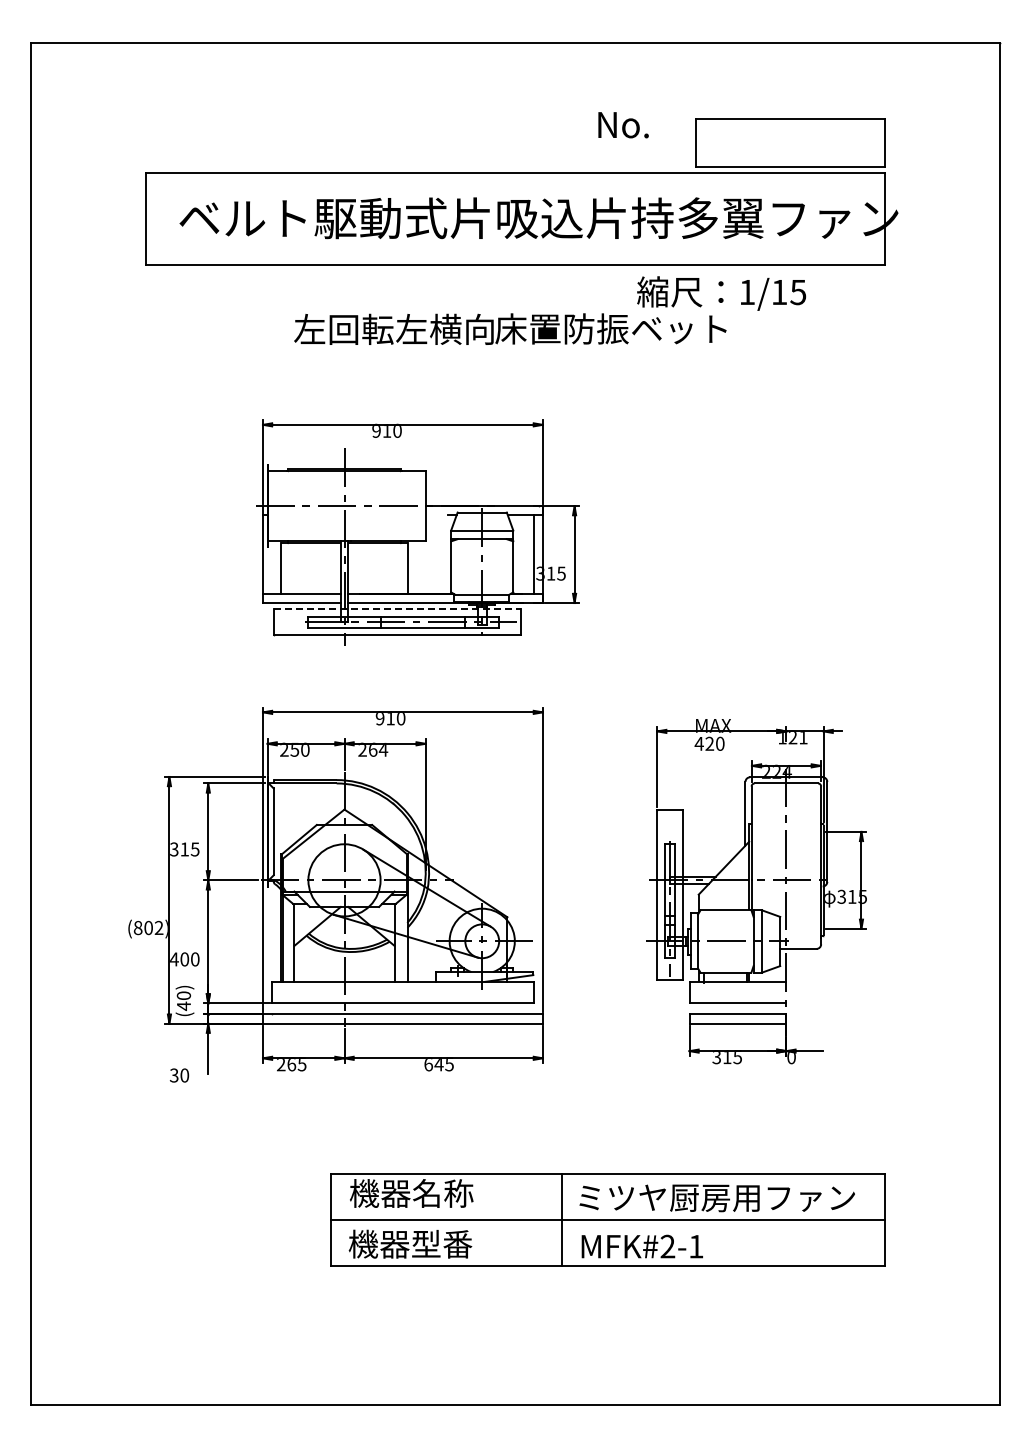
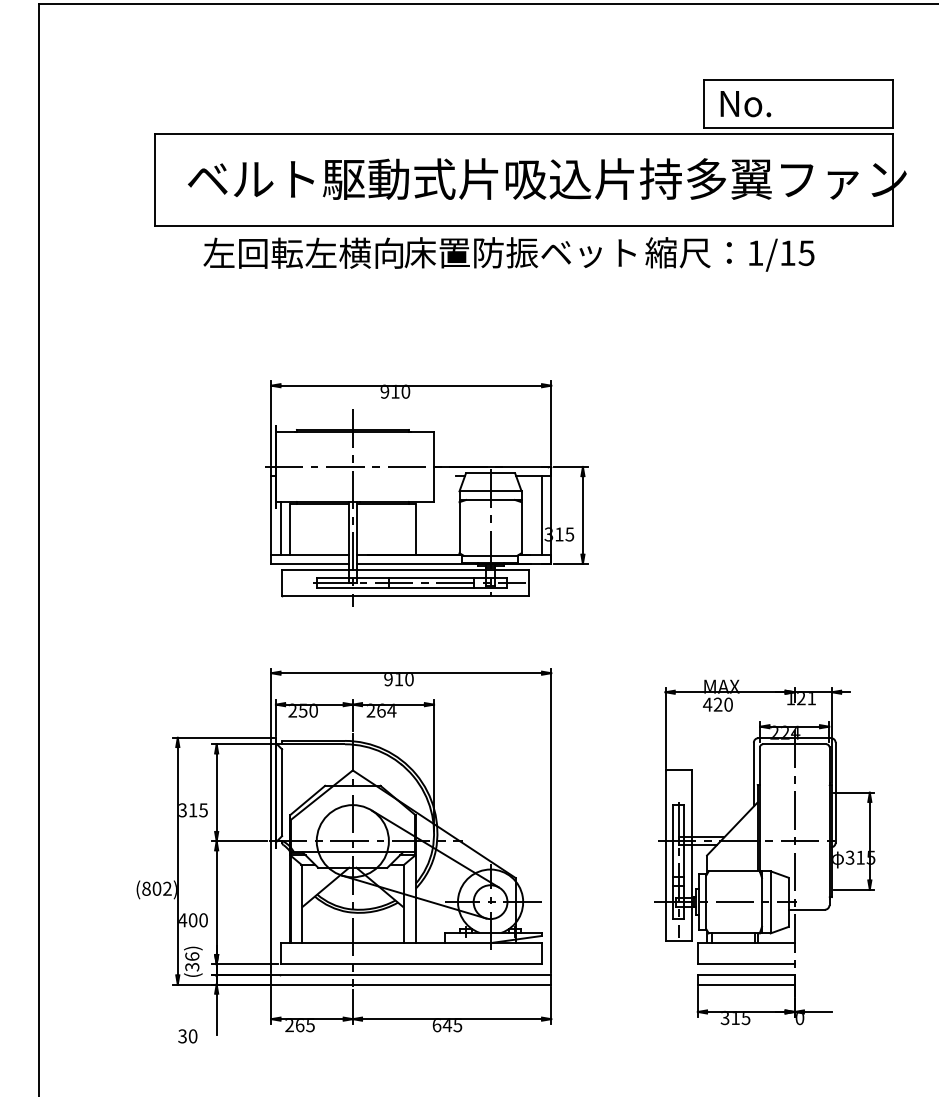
text: (623, 125) -> (745, 104), moved
text: (510, 328) -> (419, 252), moved
line: (272, 566) -> (280, 527), added
line: (397, 609) -> (405, 570), dashed -> solid
text: (183, 1001) -> (191, 962), (40) -> (36)

